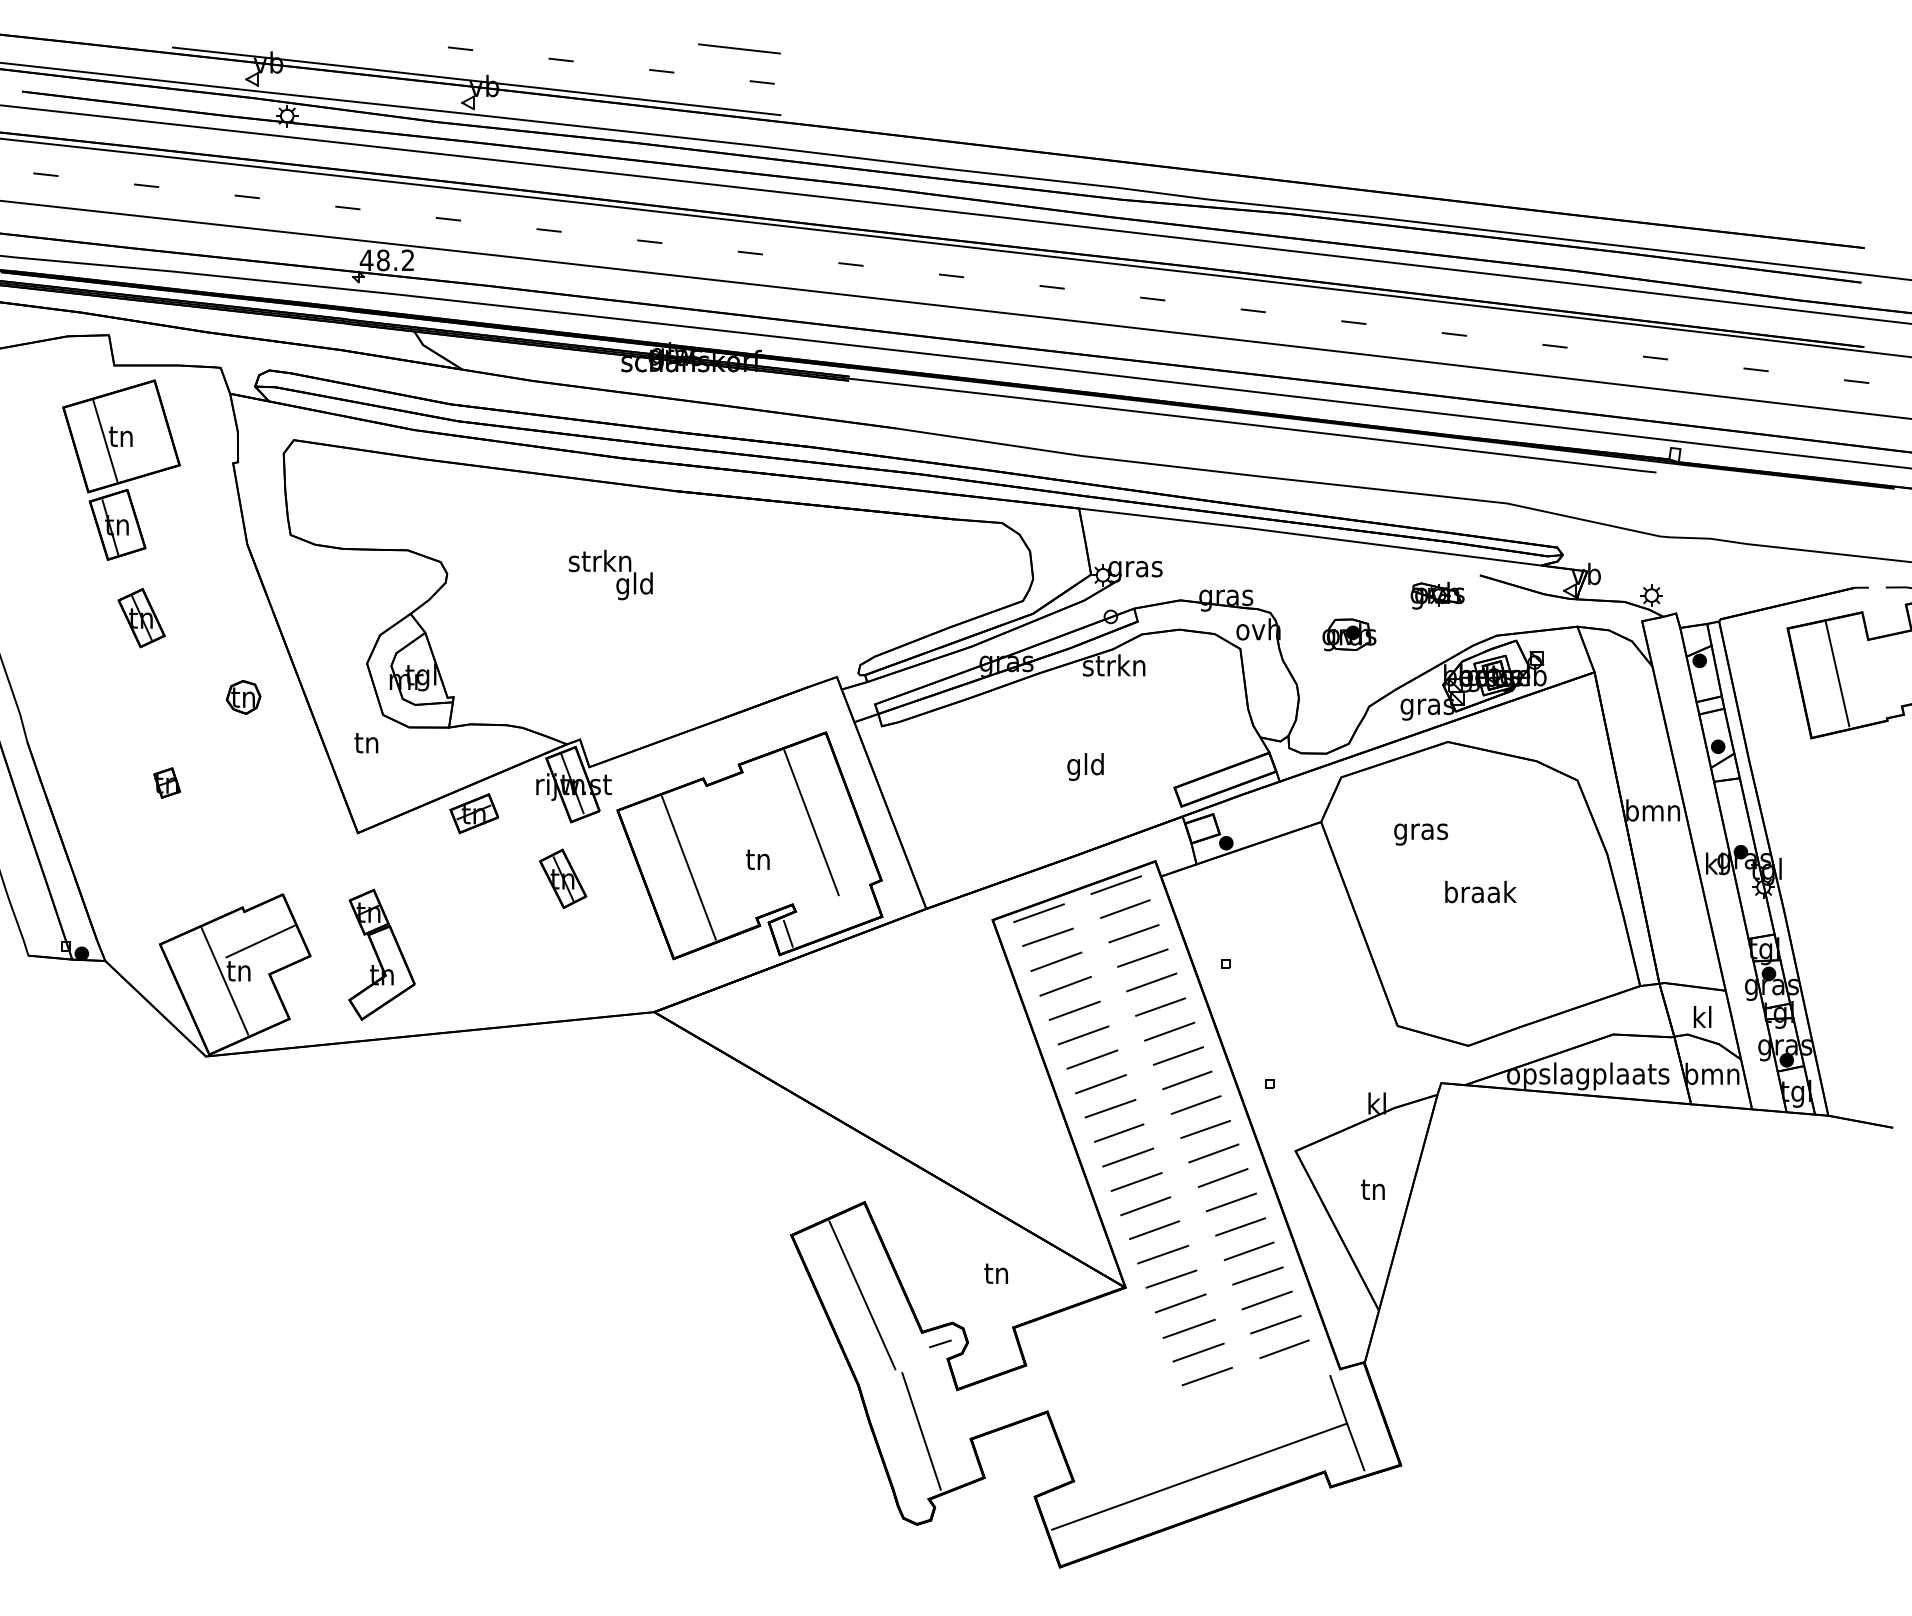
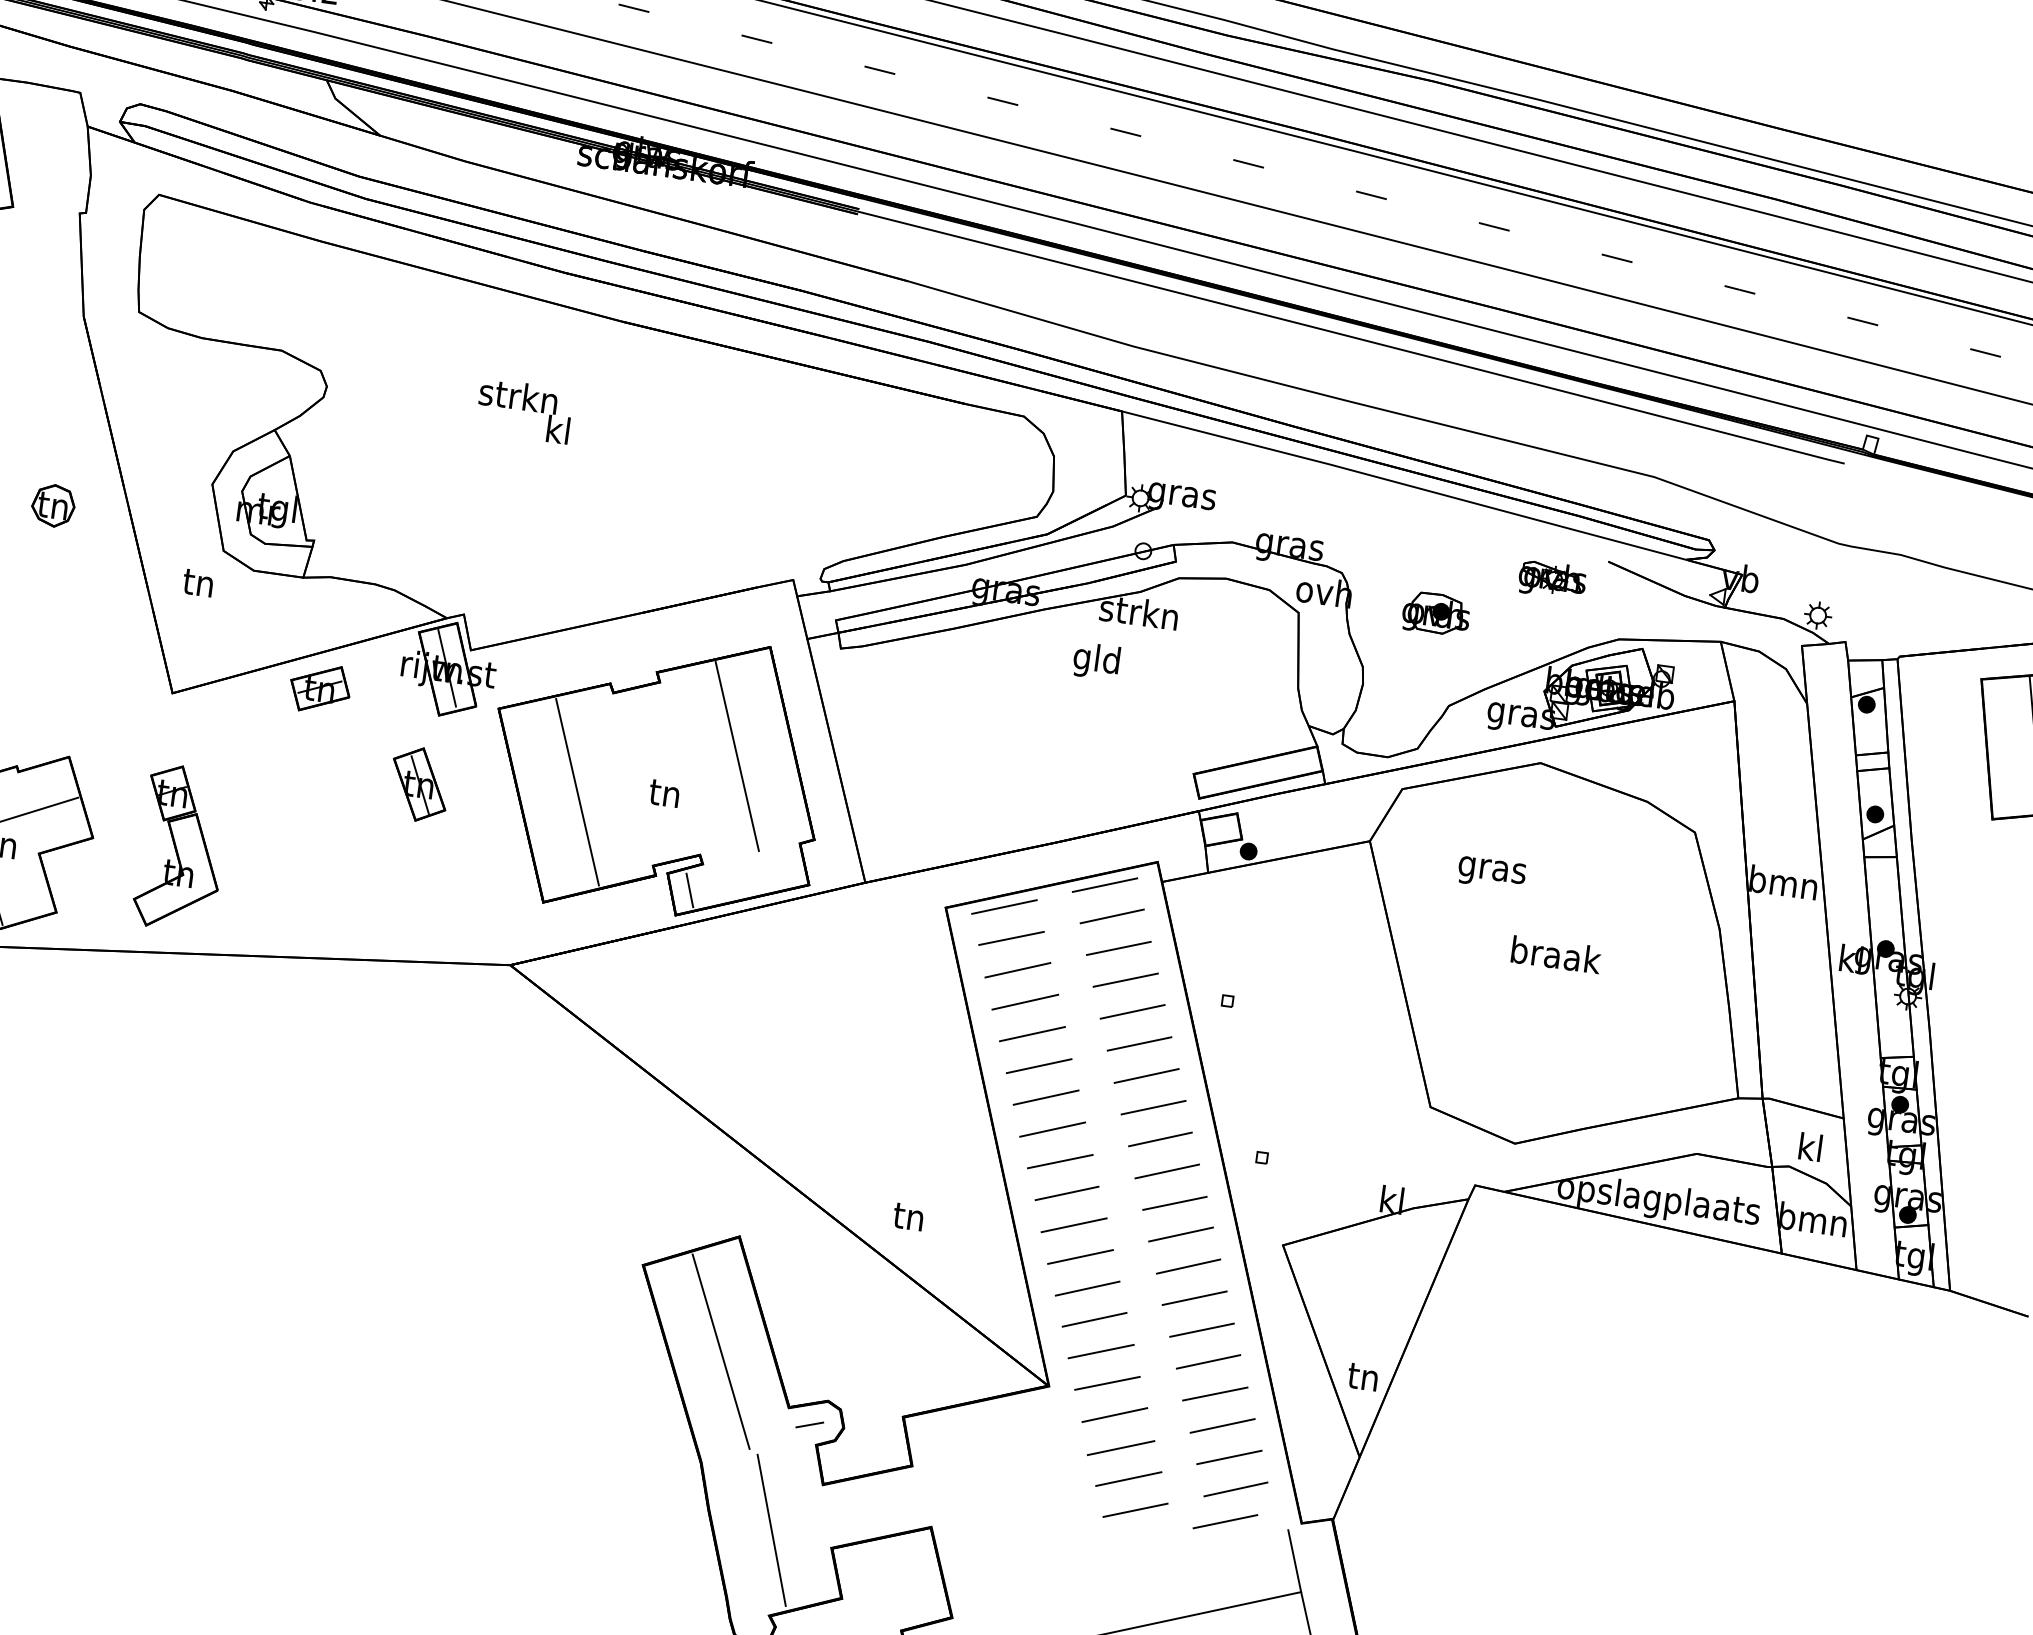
text: (634, 586) -> (557, 433), gld -> kl
text: (1085, 766) -> (1096, 660), moved
text: (1372, 1189) -> (1362, 1376), moved
text: (995, 1273) -> (907, 1216), moved
line: (1279, 1375) -> (1225, 1521), added

